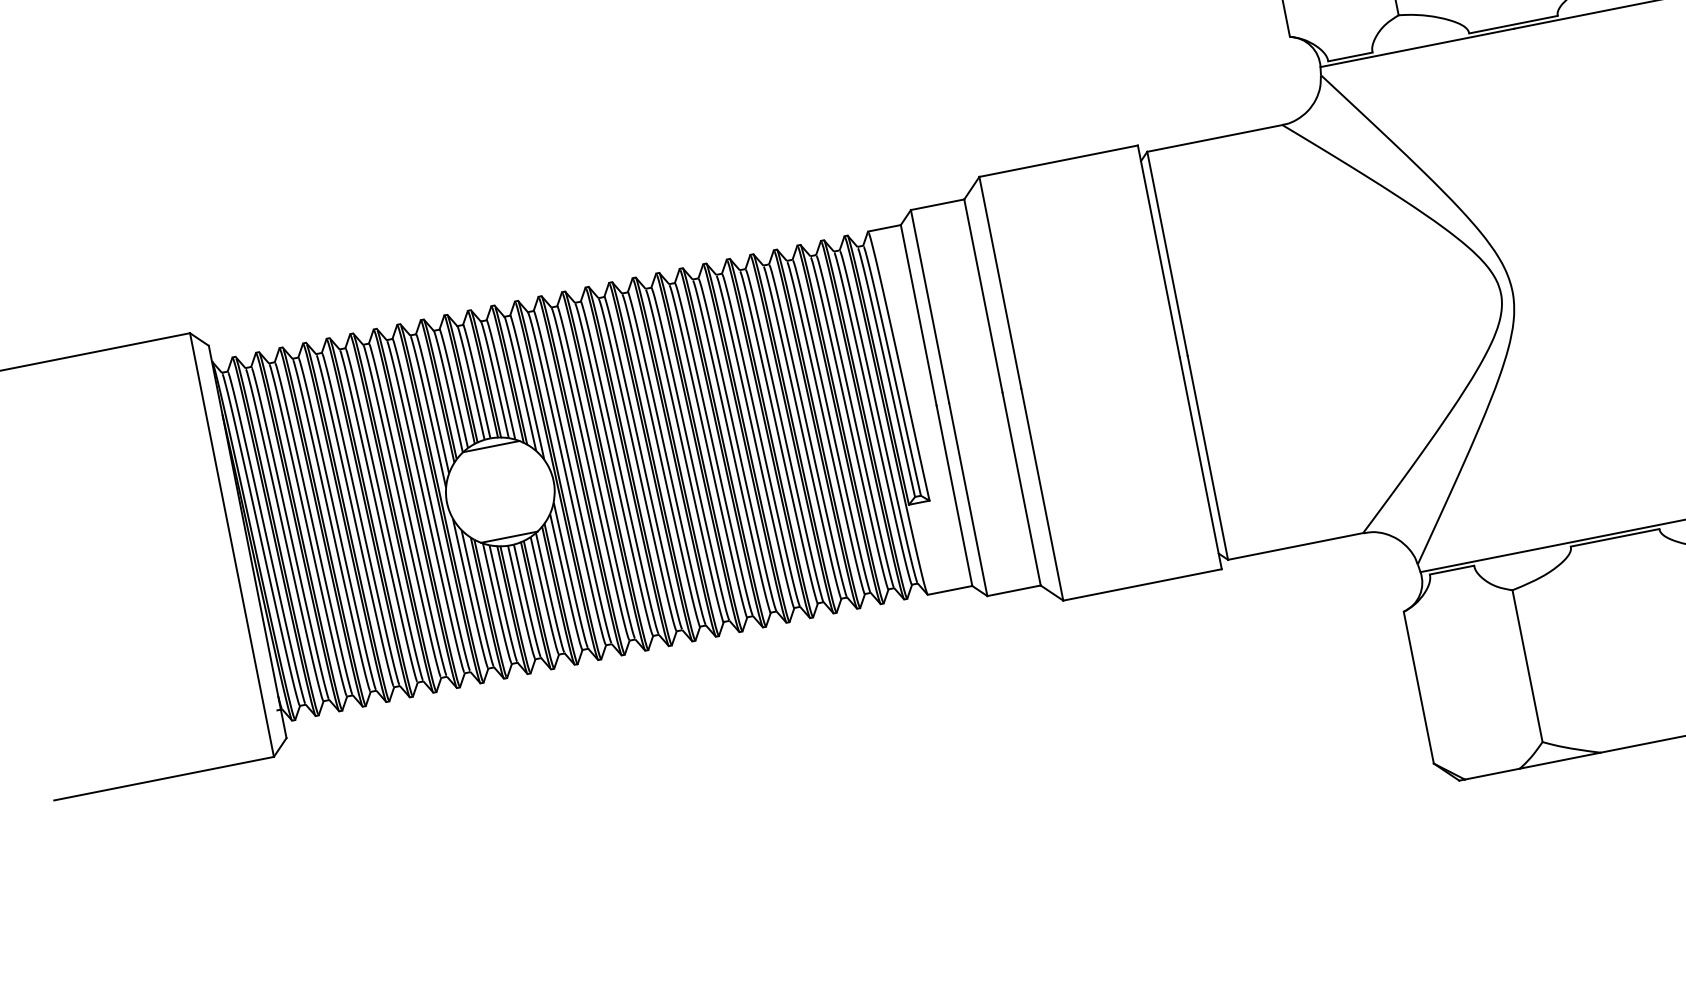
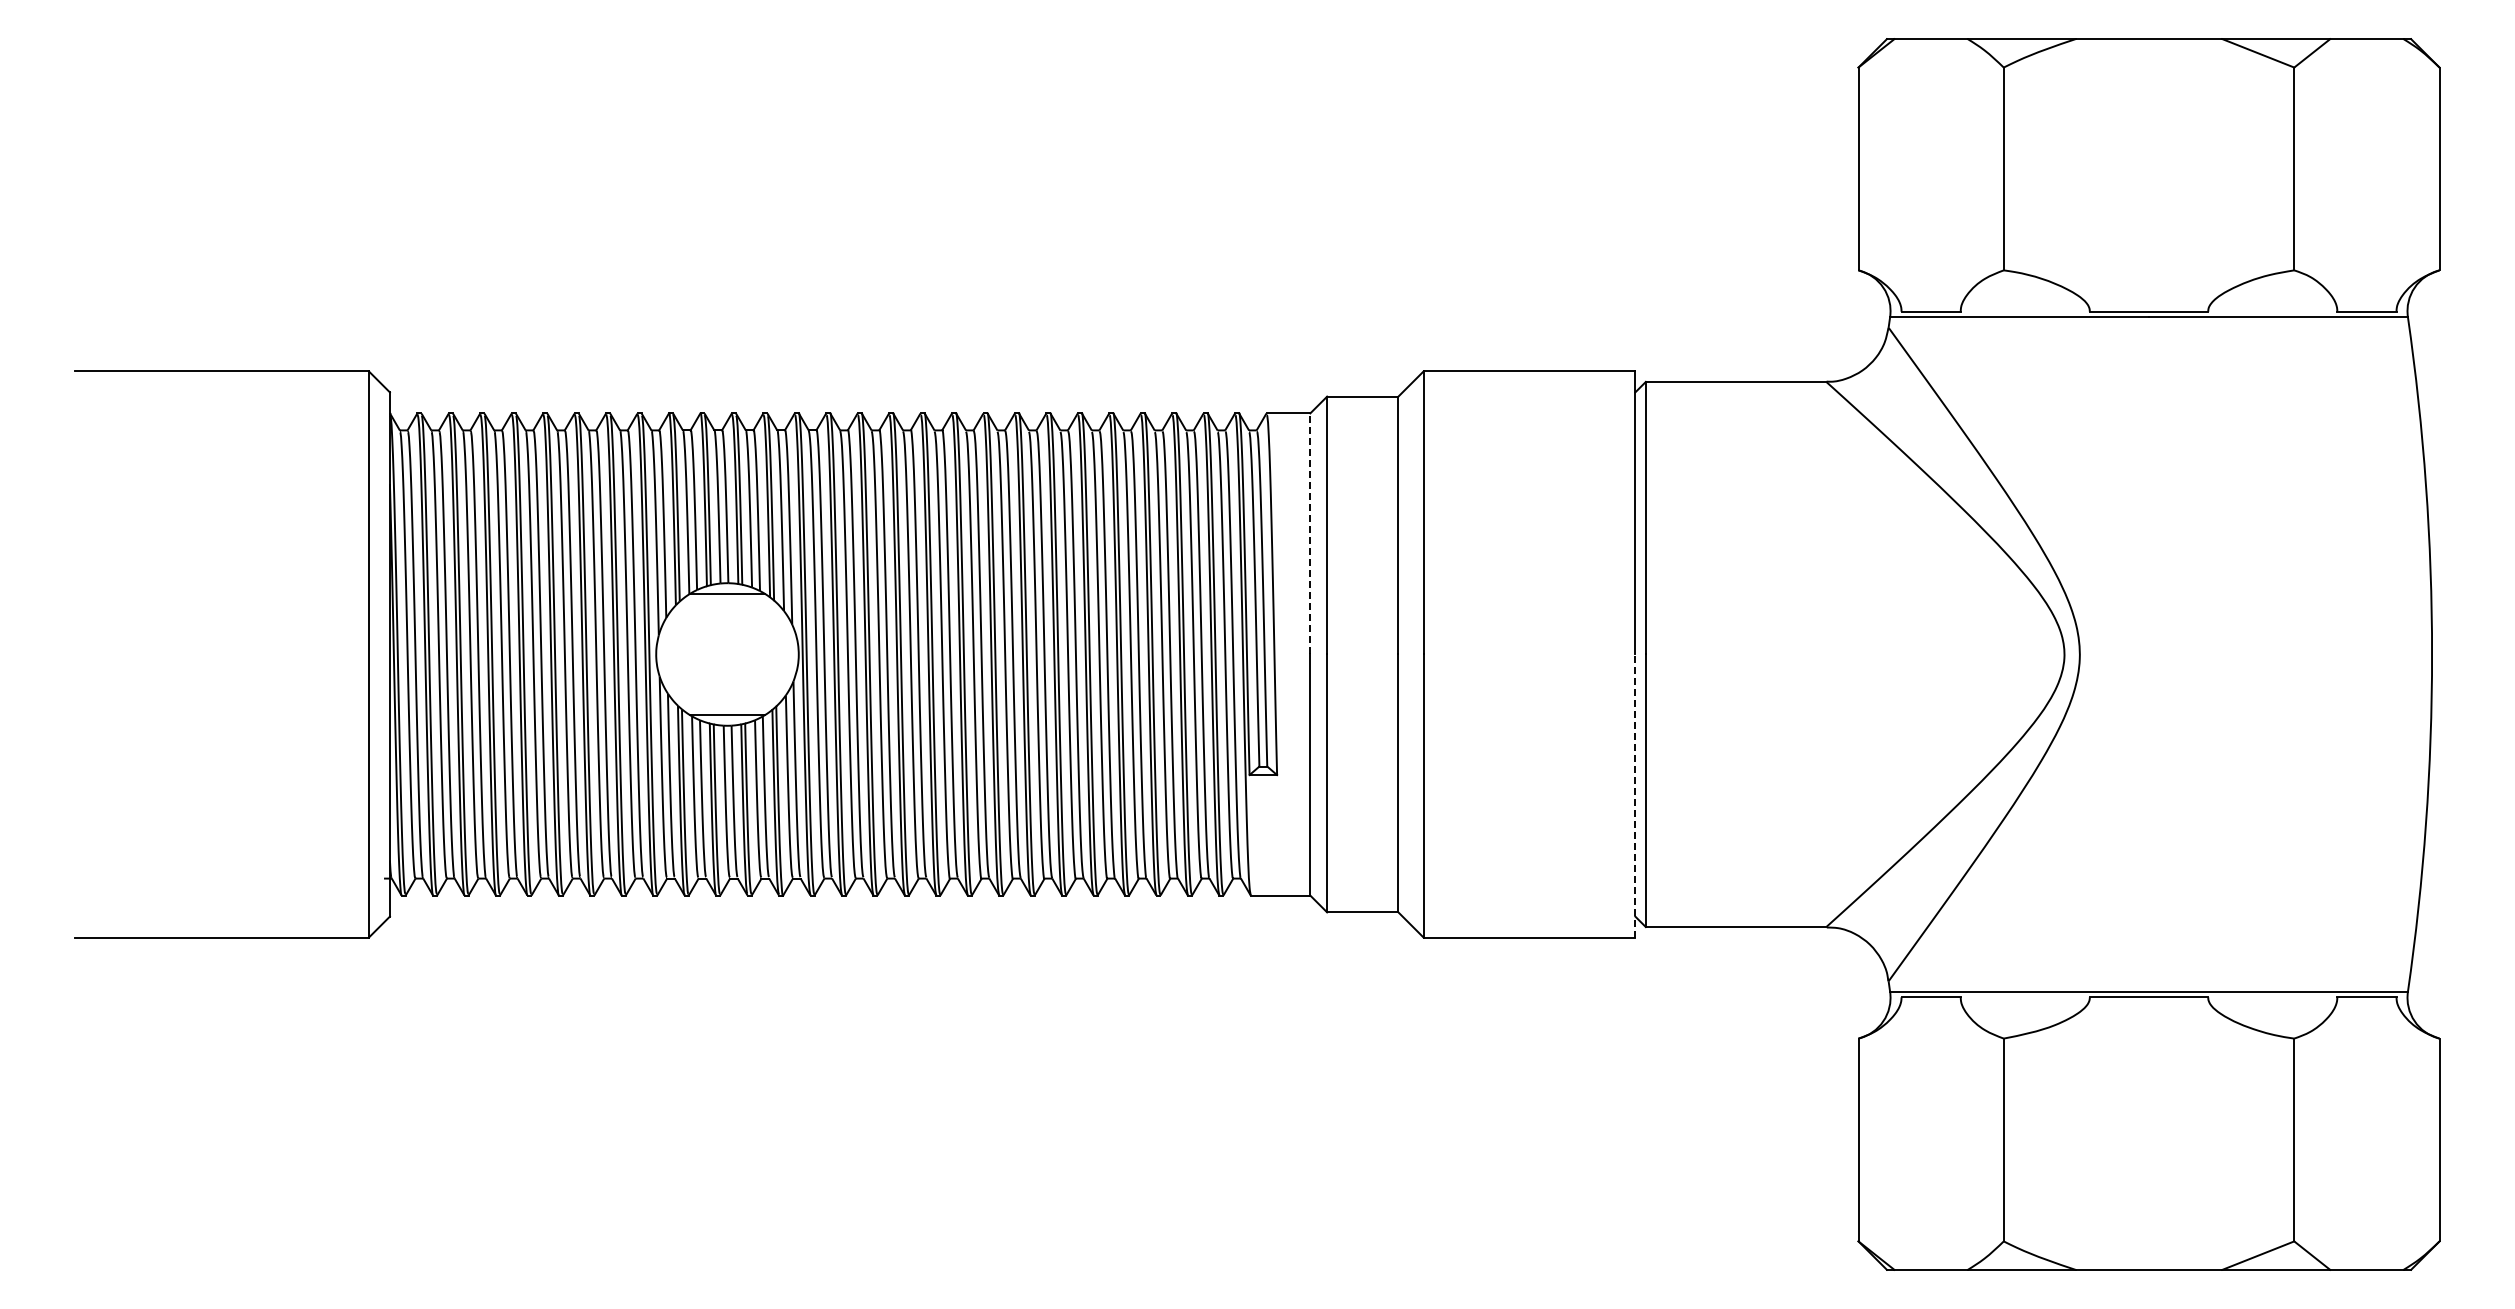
line: (918, 314) -> (1310, 533), solid -> dashed
line: (1200, 463) -> (1635, 796), solid -> dashed

